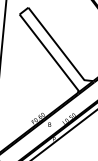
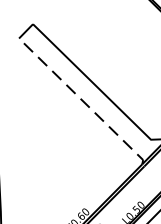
line: (50, 53) -> (83, 100), solid -> dashed

